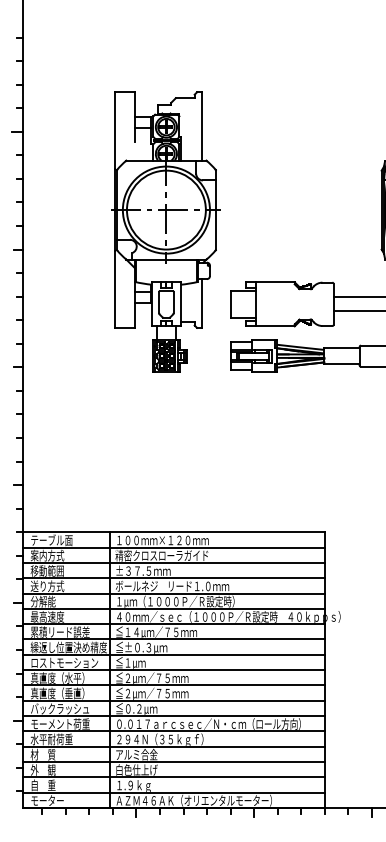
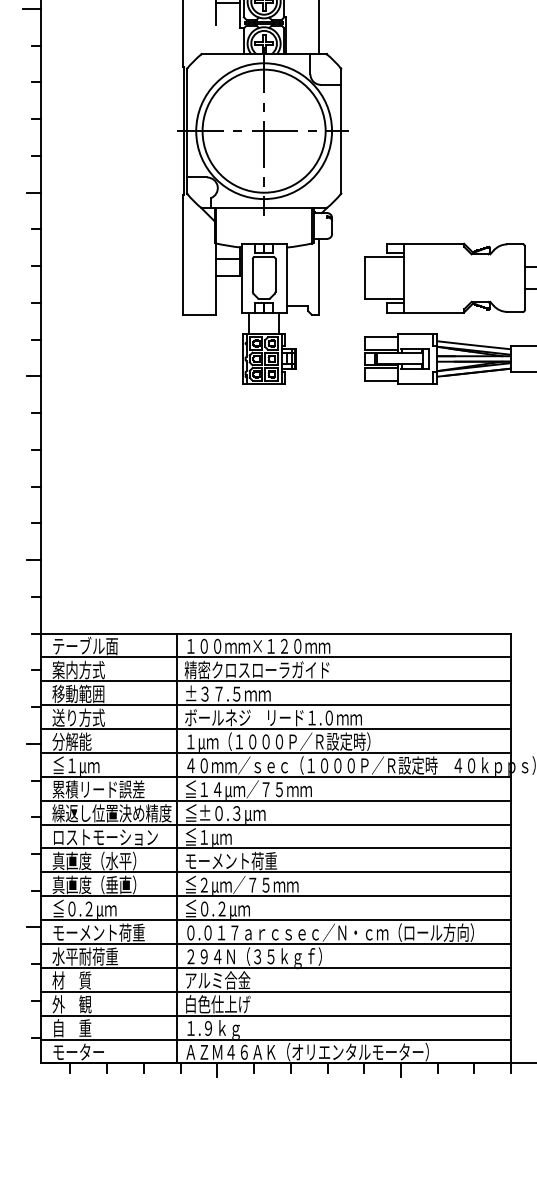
text: (47, 616) -> (78, 764), 最高速度 -> ≦１μｍ
text: (152, 677) -> (242, 860), ≦２μｍ／７５ｍｍ -> モーメント荷重
text: (59, 708) -> (97, 908), バックラッシュ -> ≦０.２μｍ

